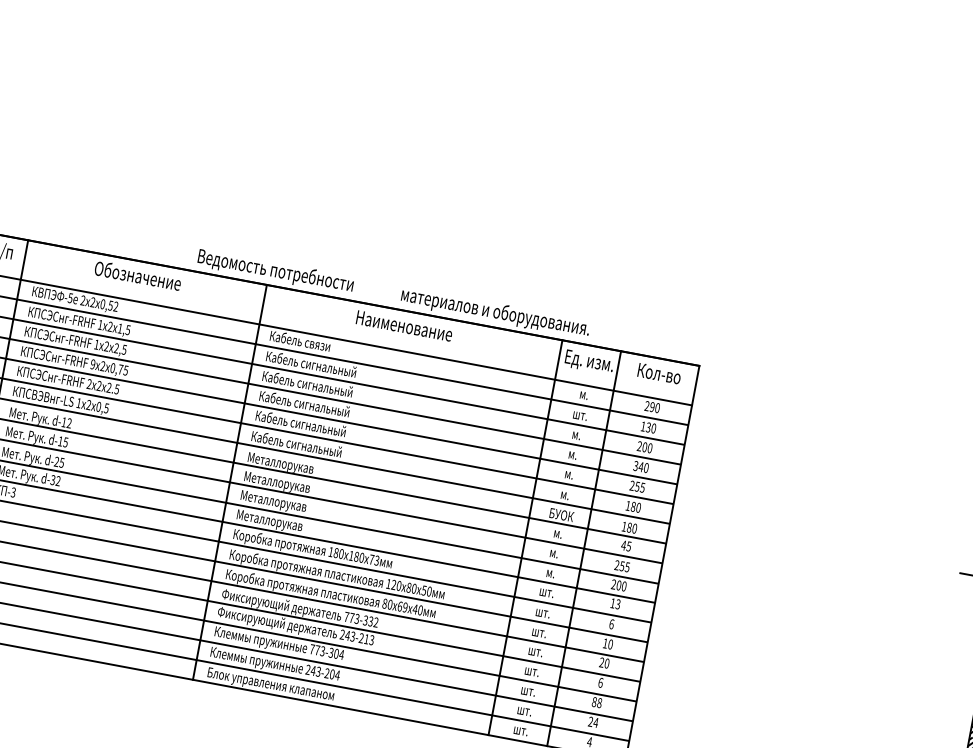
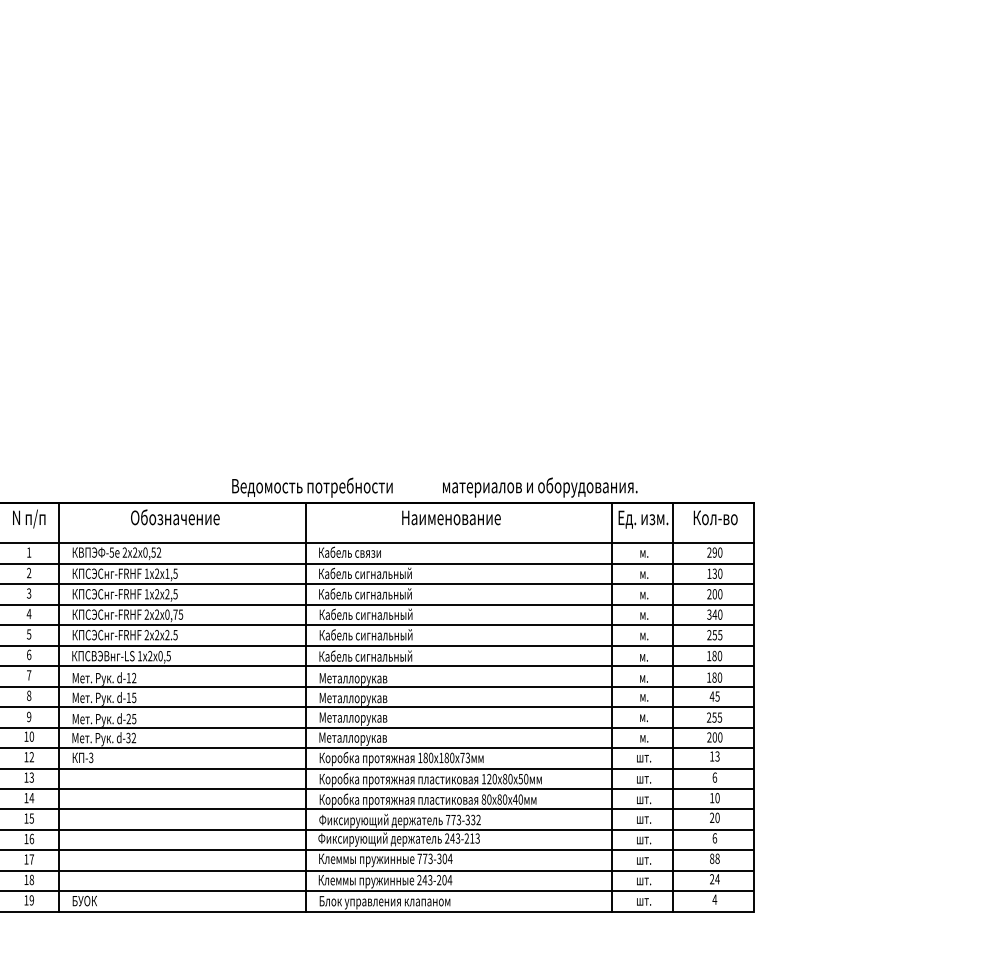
text: (92, 364) -> (146, 614), 9 -> 2
text: (580, 415) -> (644, 574), шт. -> м.
text: (561, 514) -> (644, 677), БУОК -> м.
text: (402, 607) -> (502, 799), 69 -> 80

